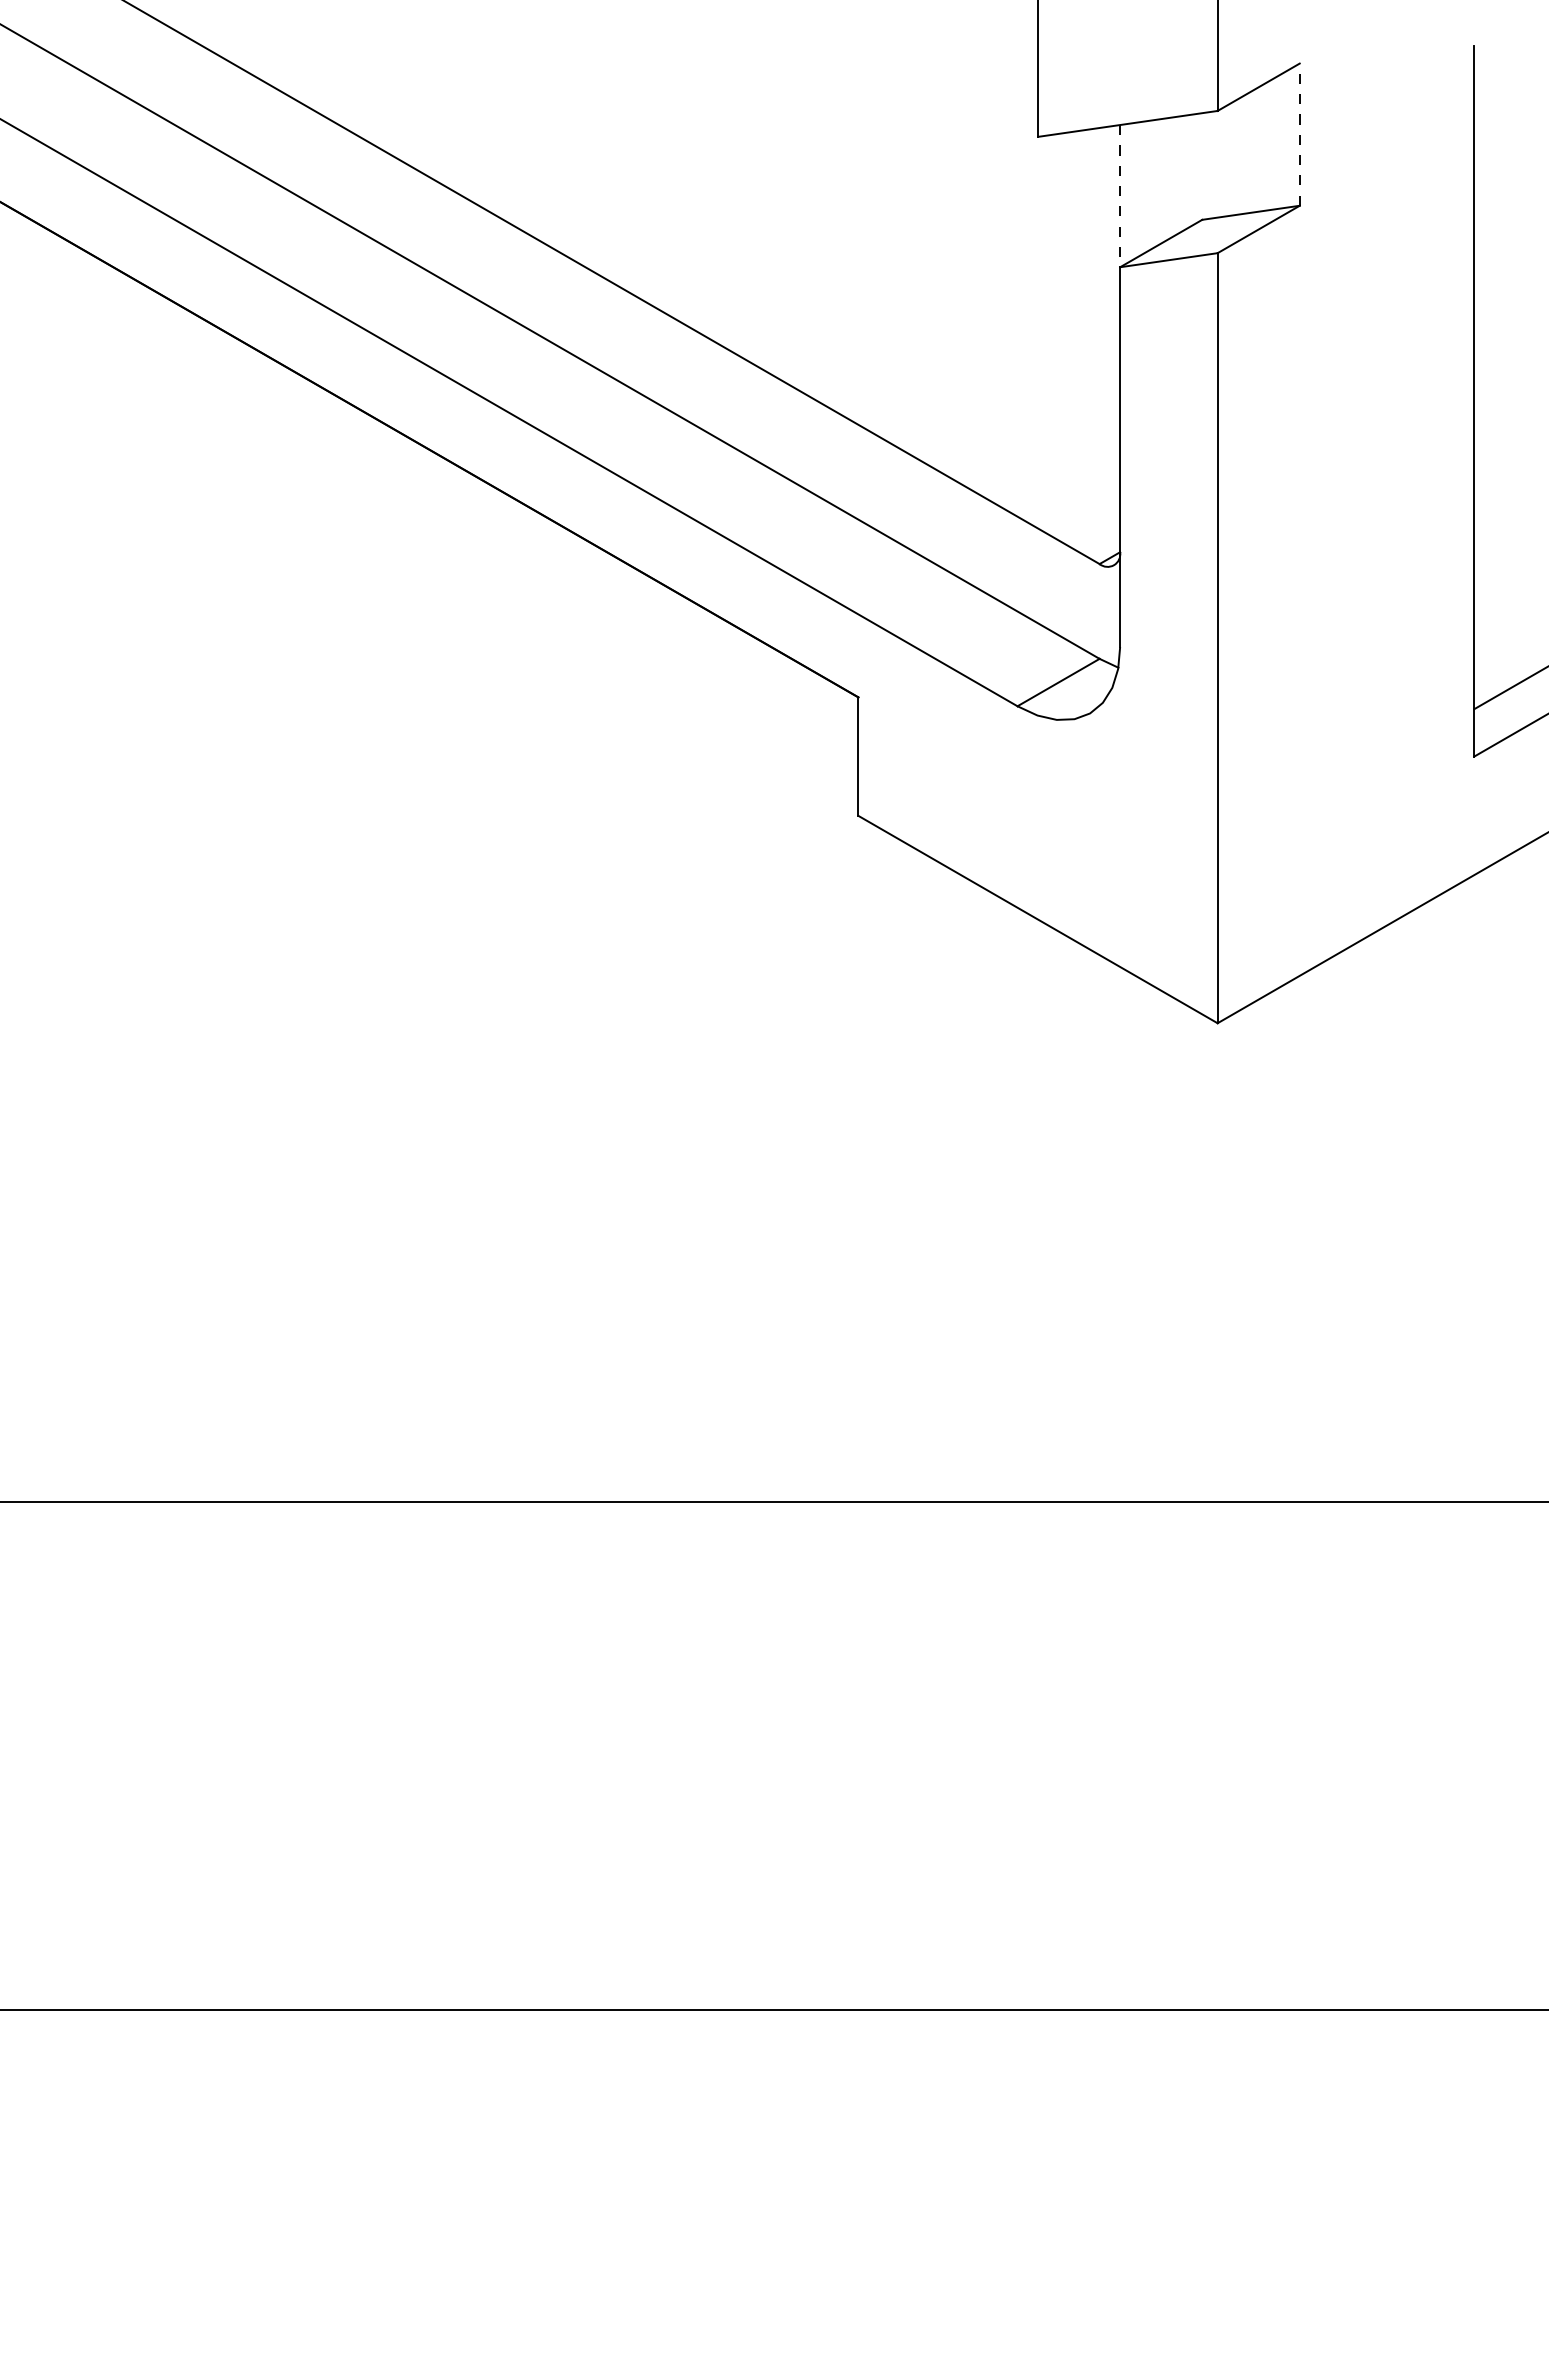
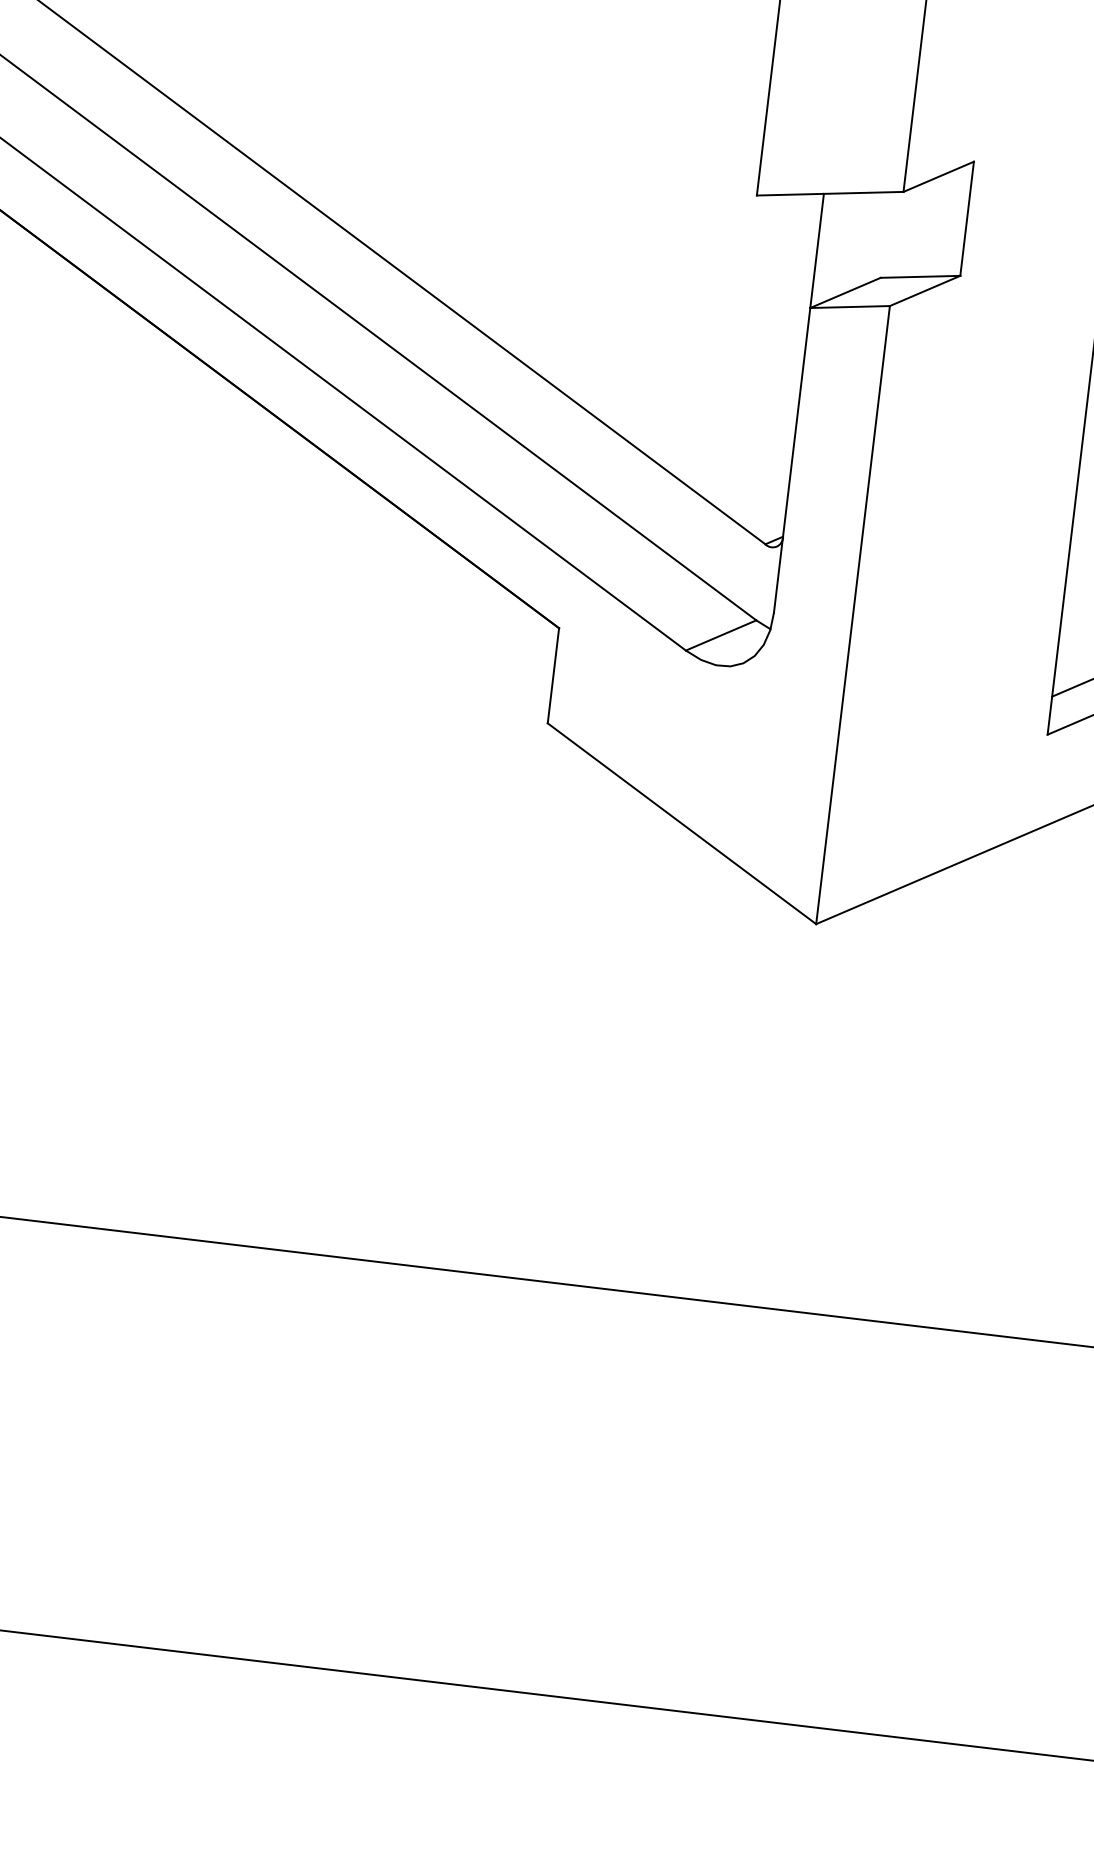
line: (1299, 134) -> (966, 218), dashed -> solid
line: (1120, 196) -> (817, 251), dashed -> solid

